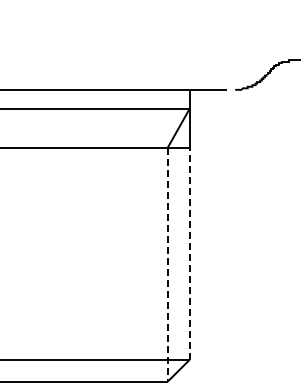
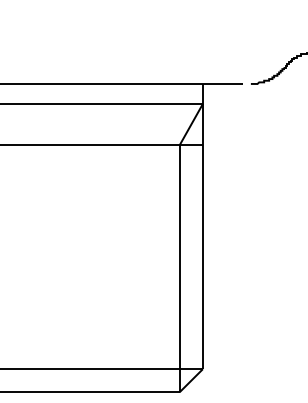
line: (189, 253) -> (202, 256), dashed -> solid
line: (167, 264) -> (179, 268), dashed -> solid

